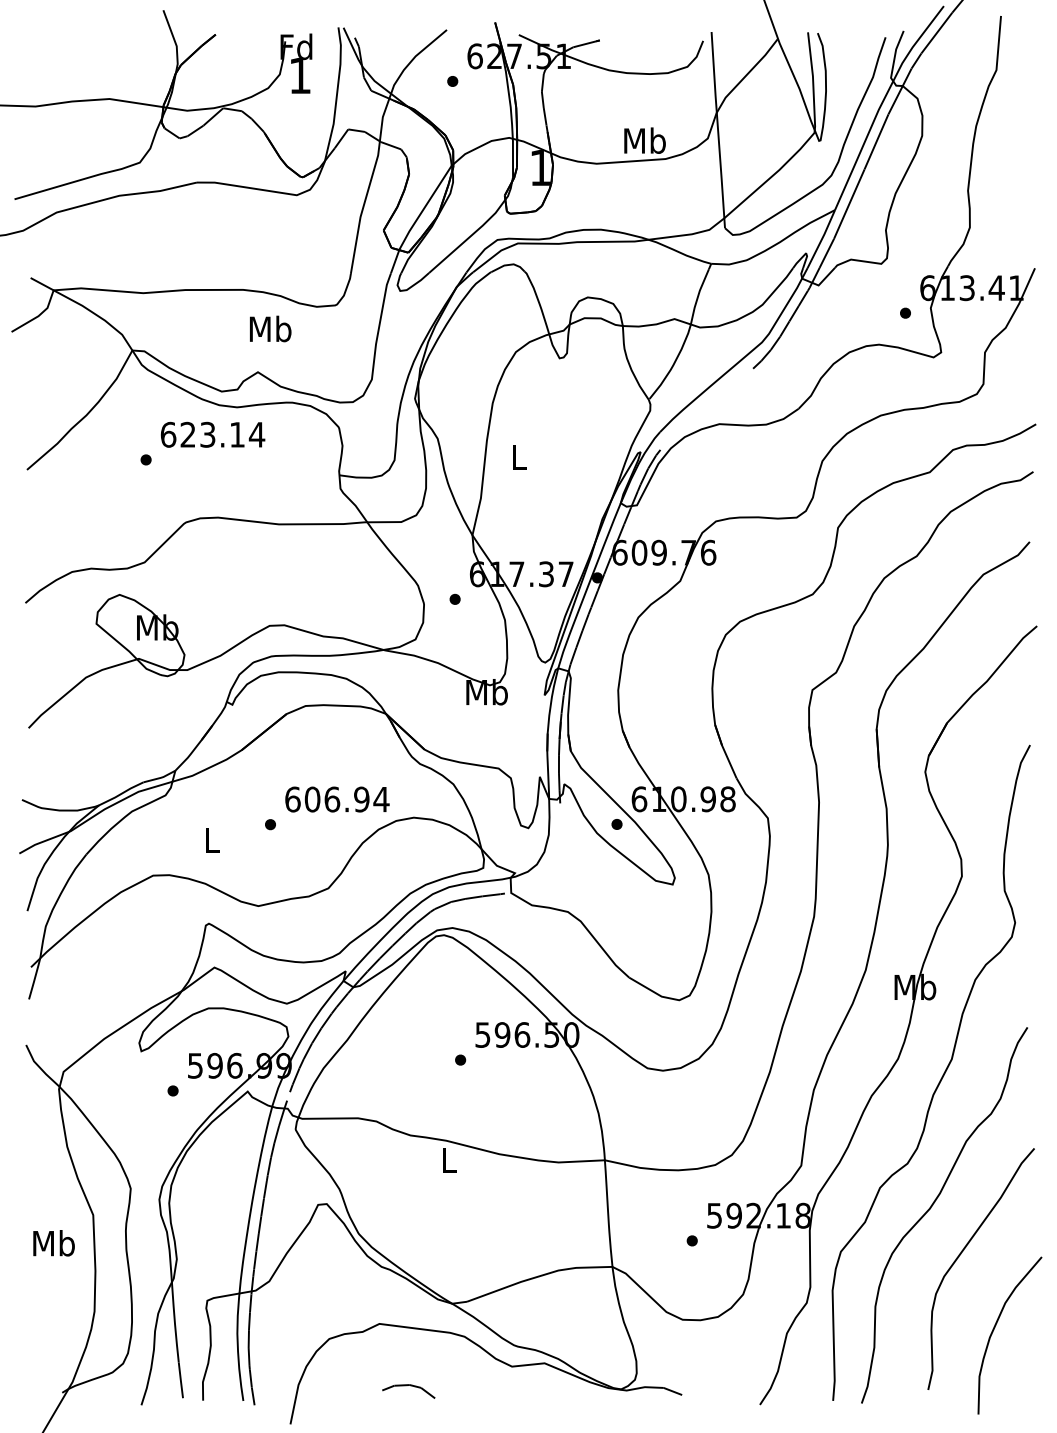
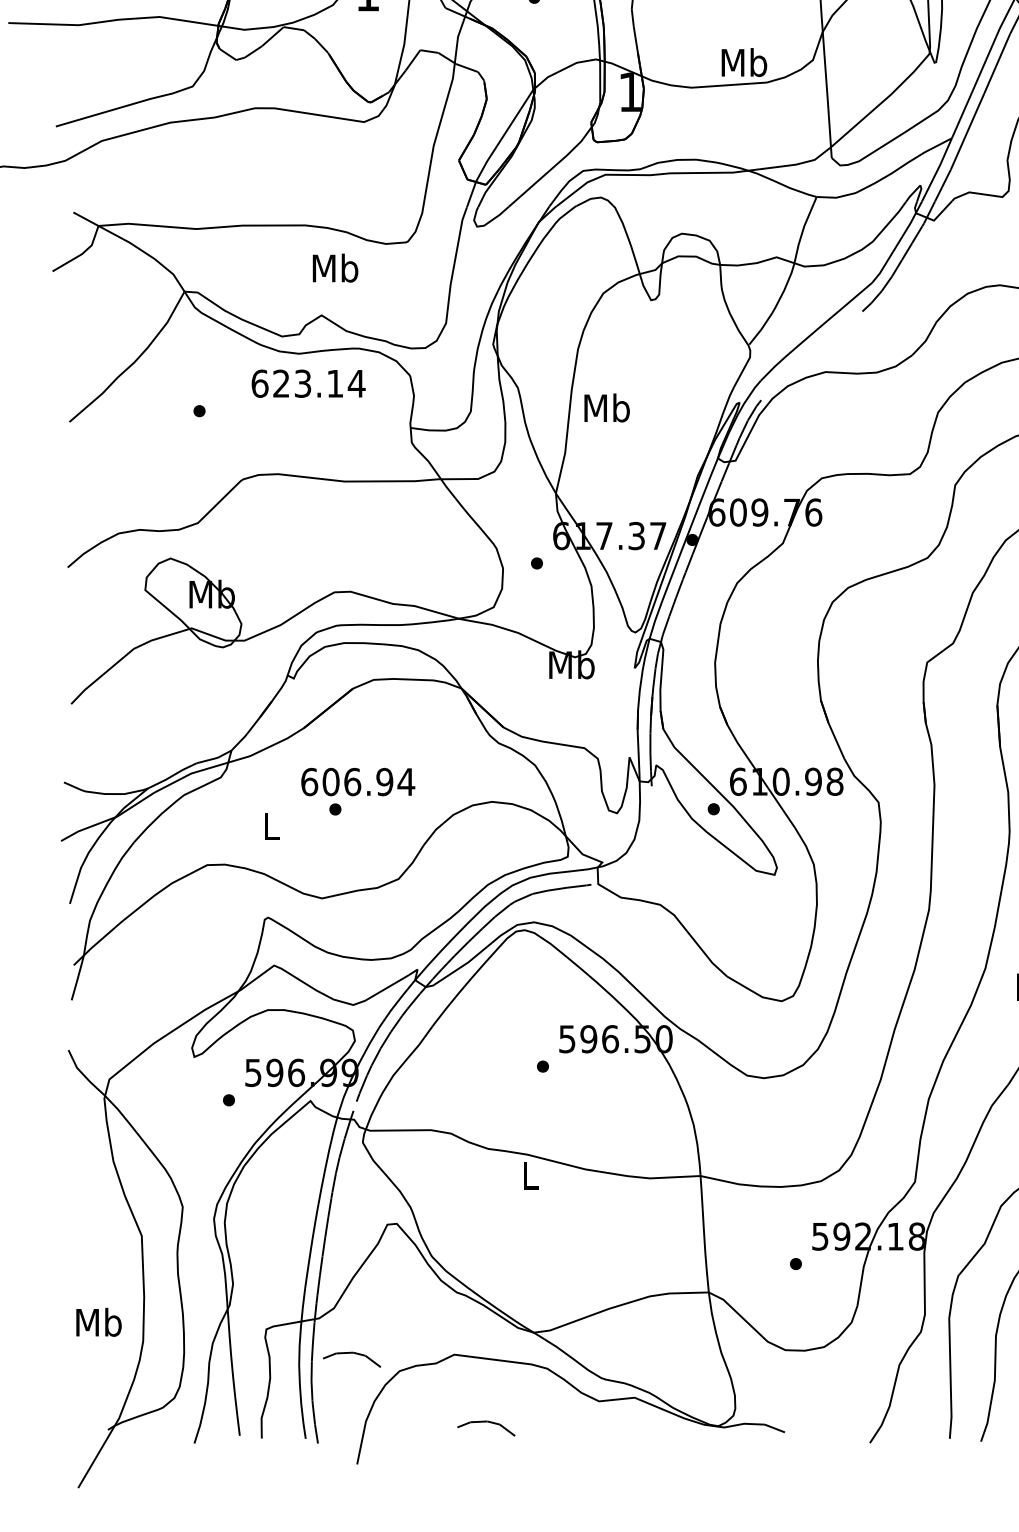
text: (213, 434) -> (309, 383), moved
text: (519, 456) -> (607, 407), L -> Mb
text: (337, 799) -> (358, 781), moved
text: (53, 1243) -> (98, 1322), moved
line: (283, 1323) -> (349, 1354), added

